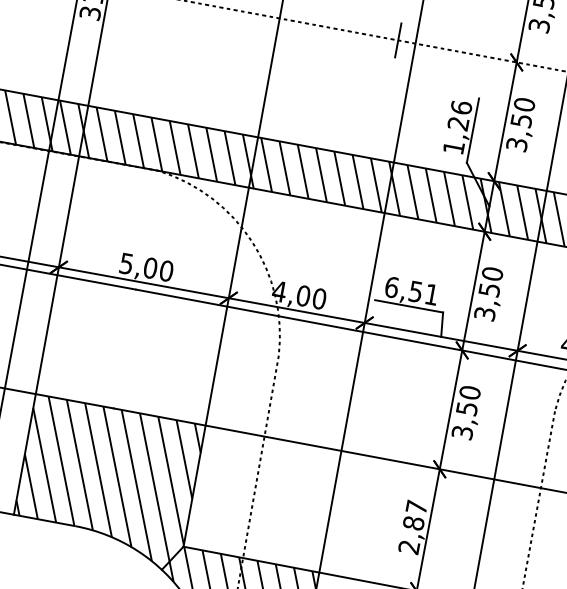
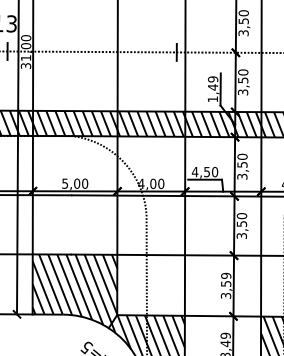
text: (458, 115) -> (212, 83), 1,26 -> 1,49
text: (410, 289) -> (204, 171), 6,51 -> 4,50
text: (413, 526) -> (226, 285), 2,87 -> 3,59

